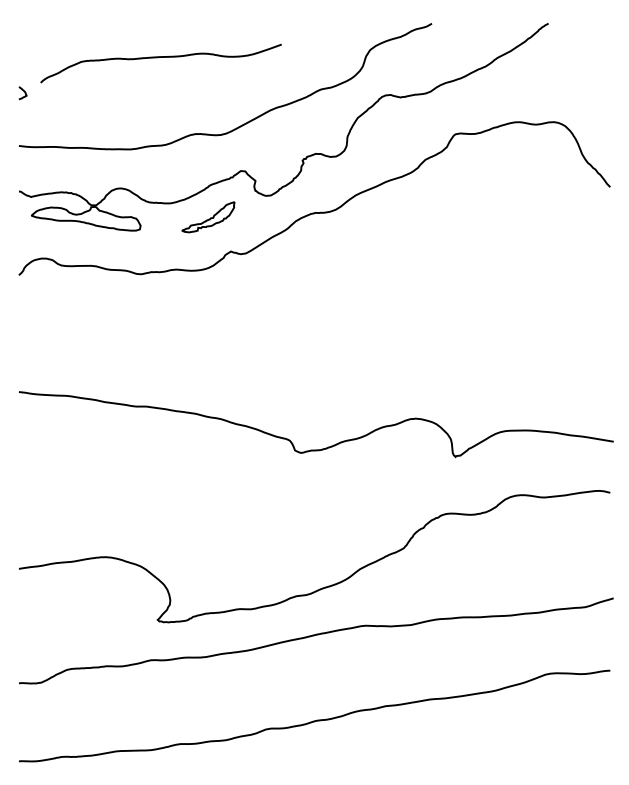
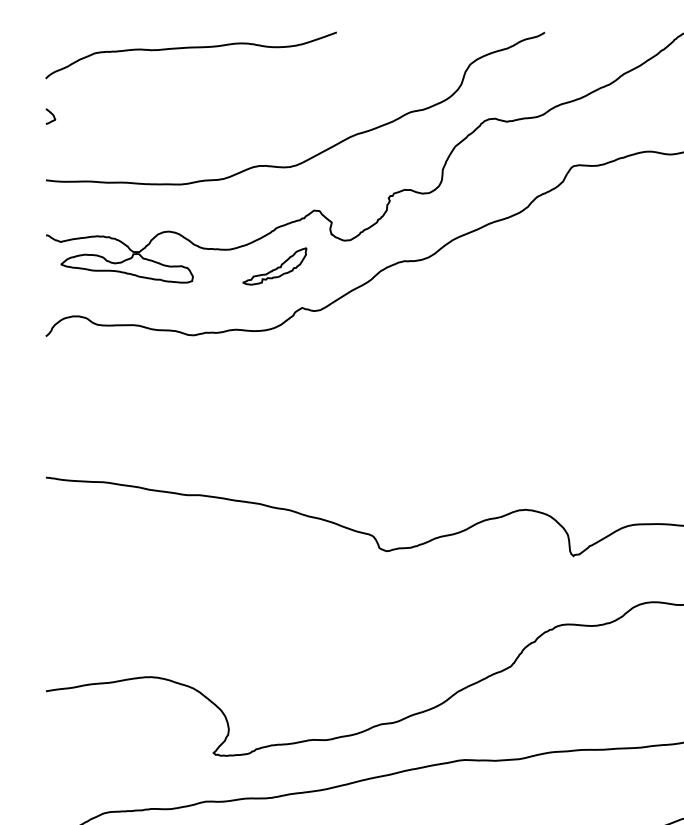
curve: (158, 58) -> (187, 49), moved

